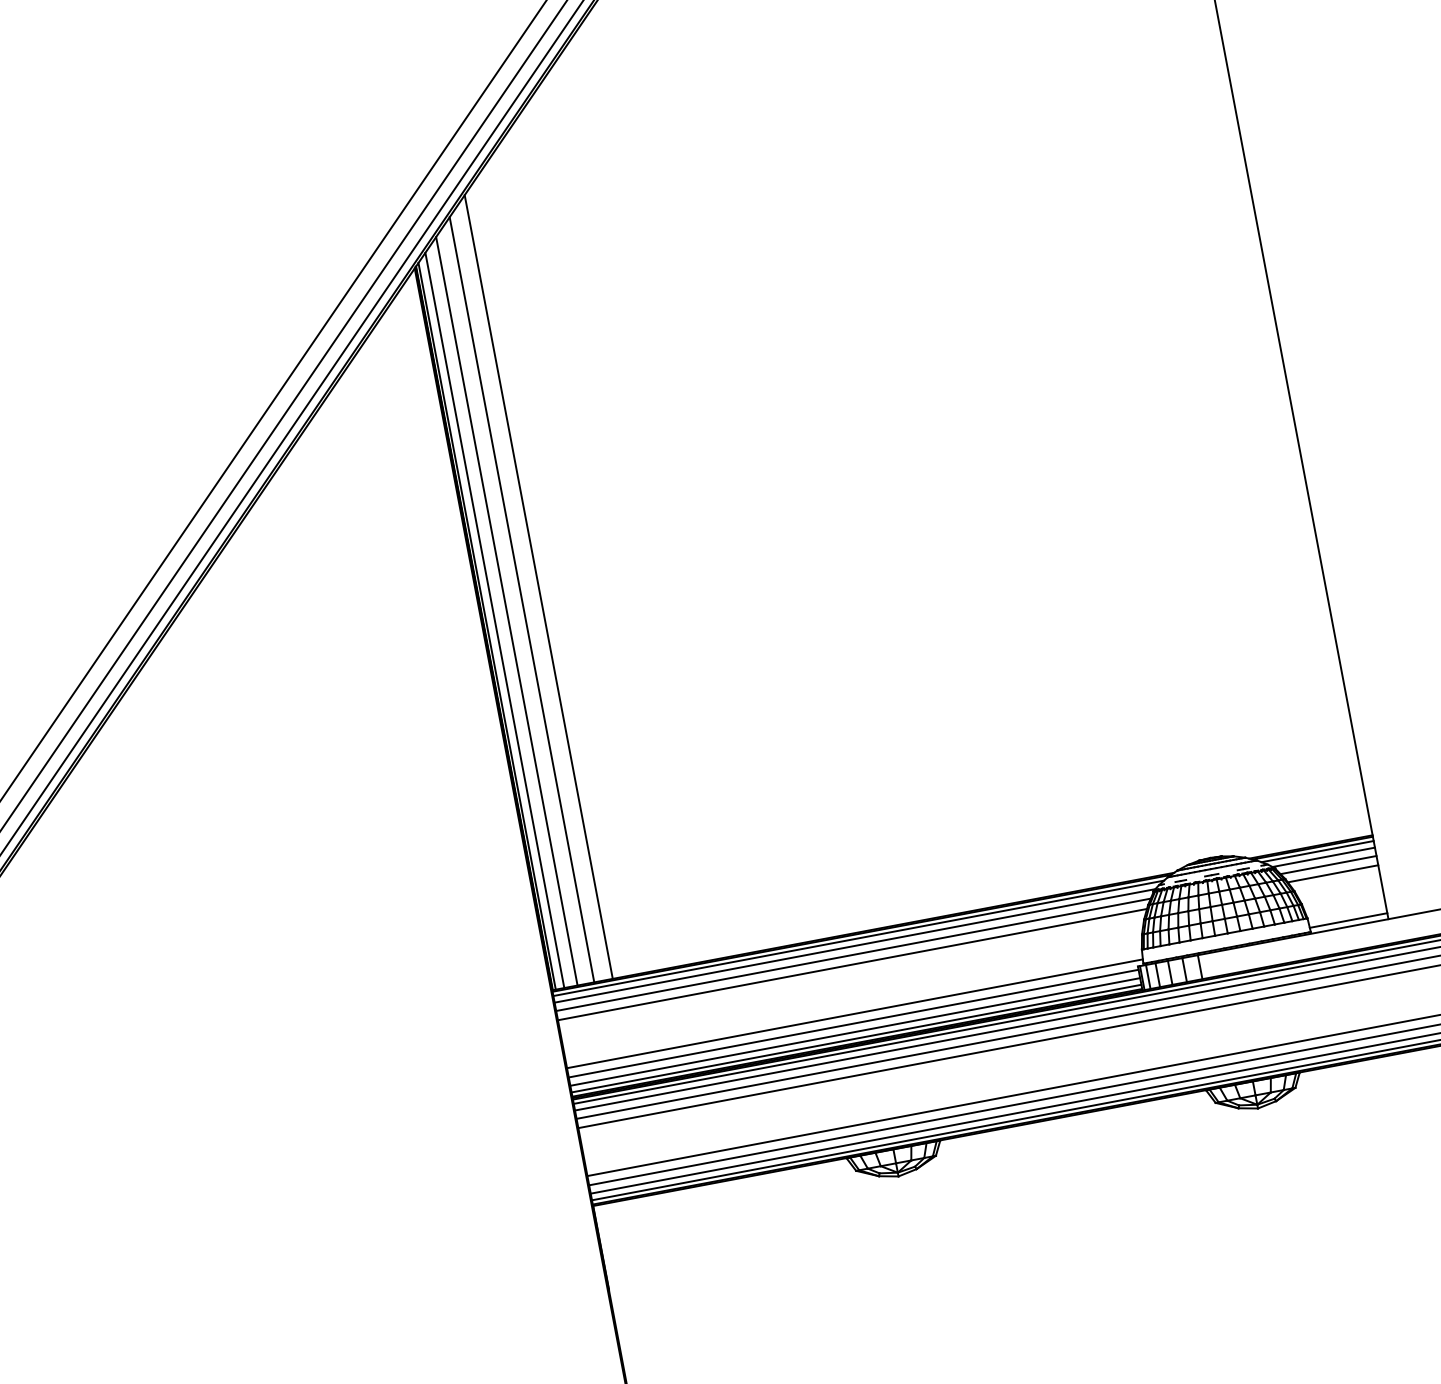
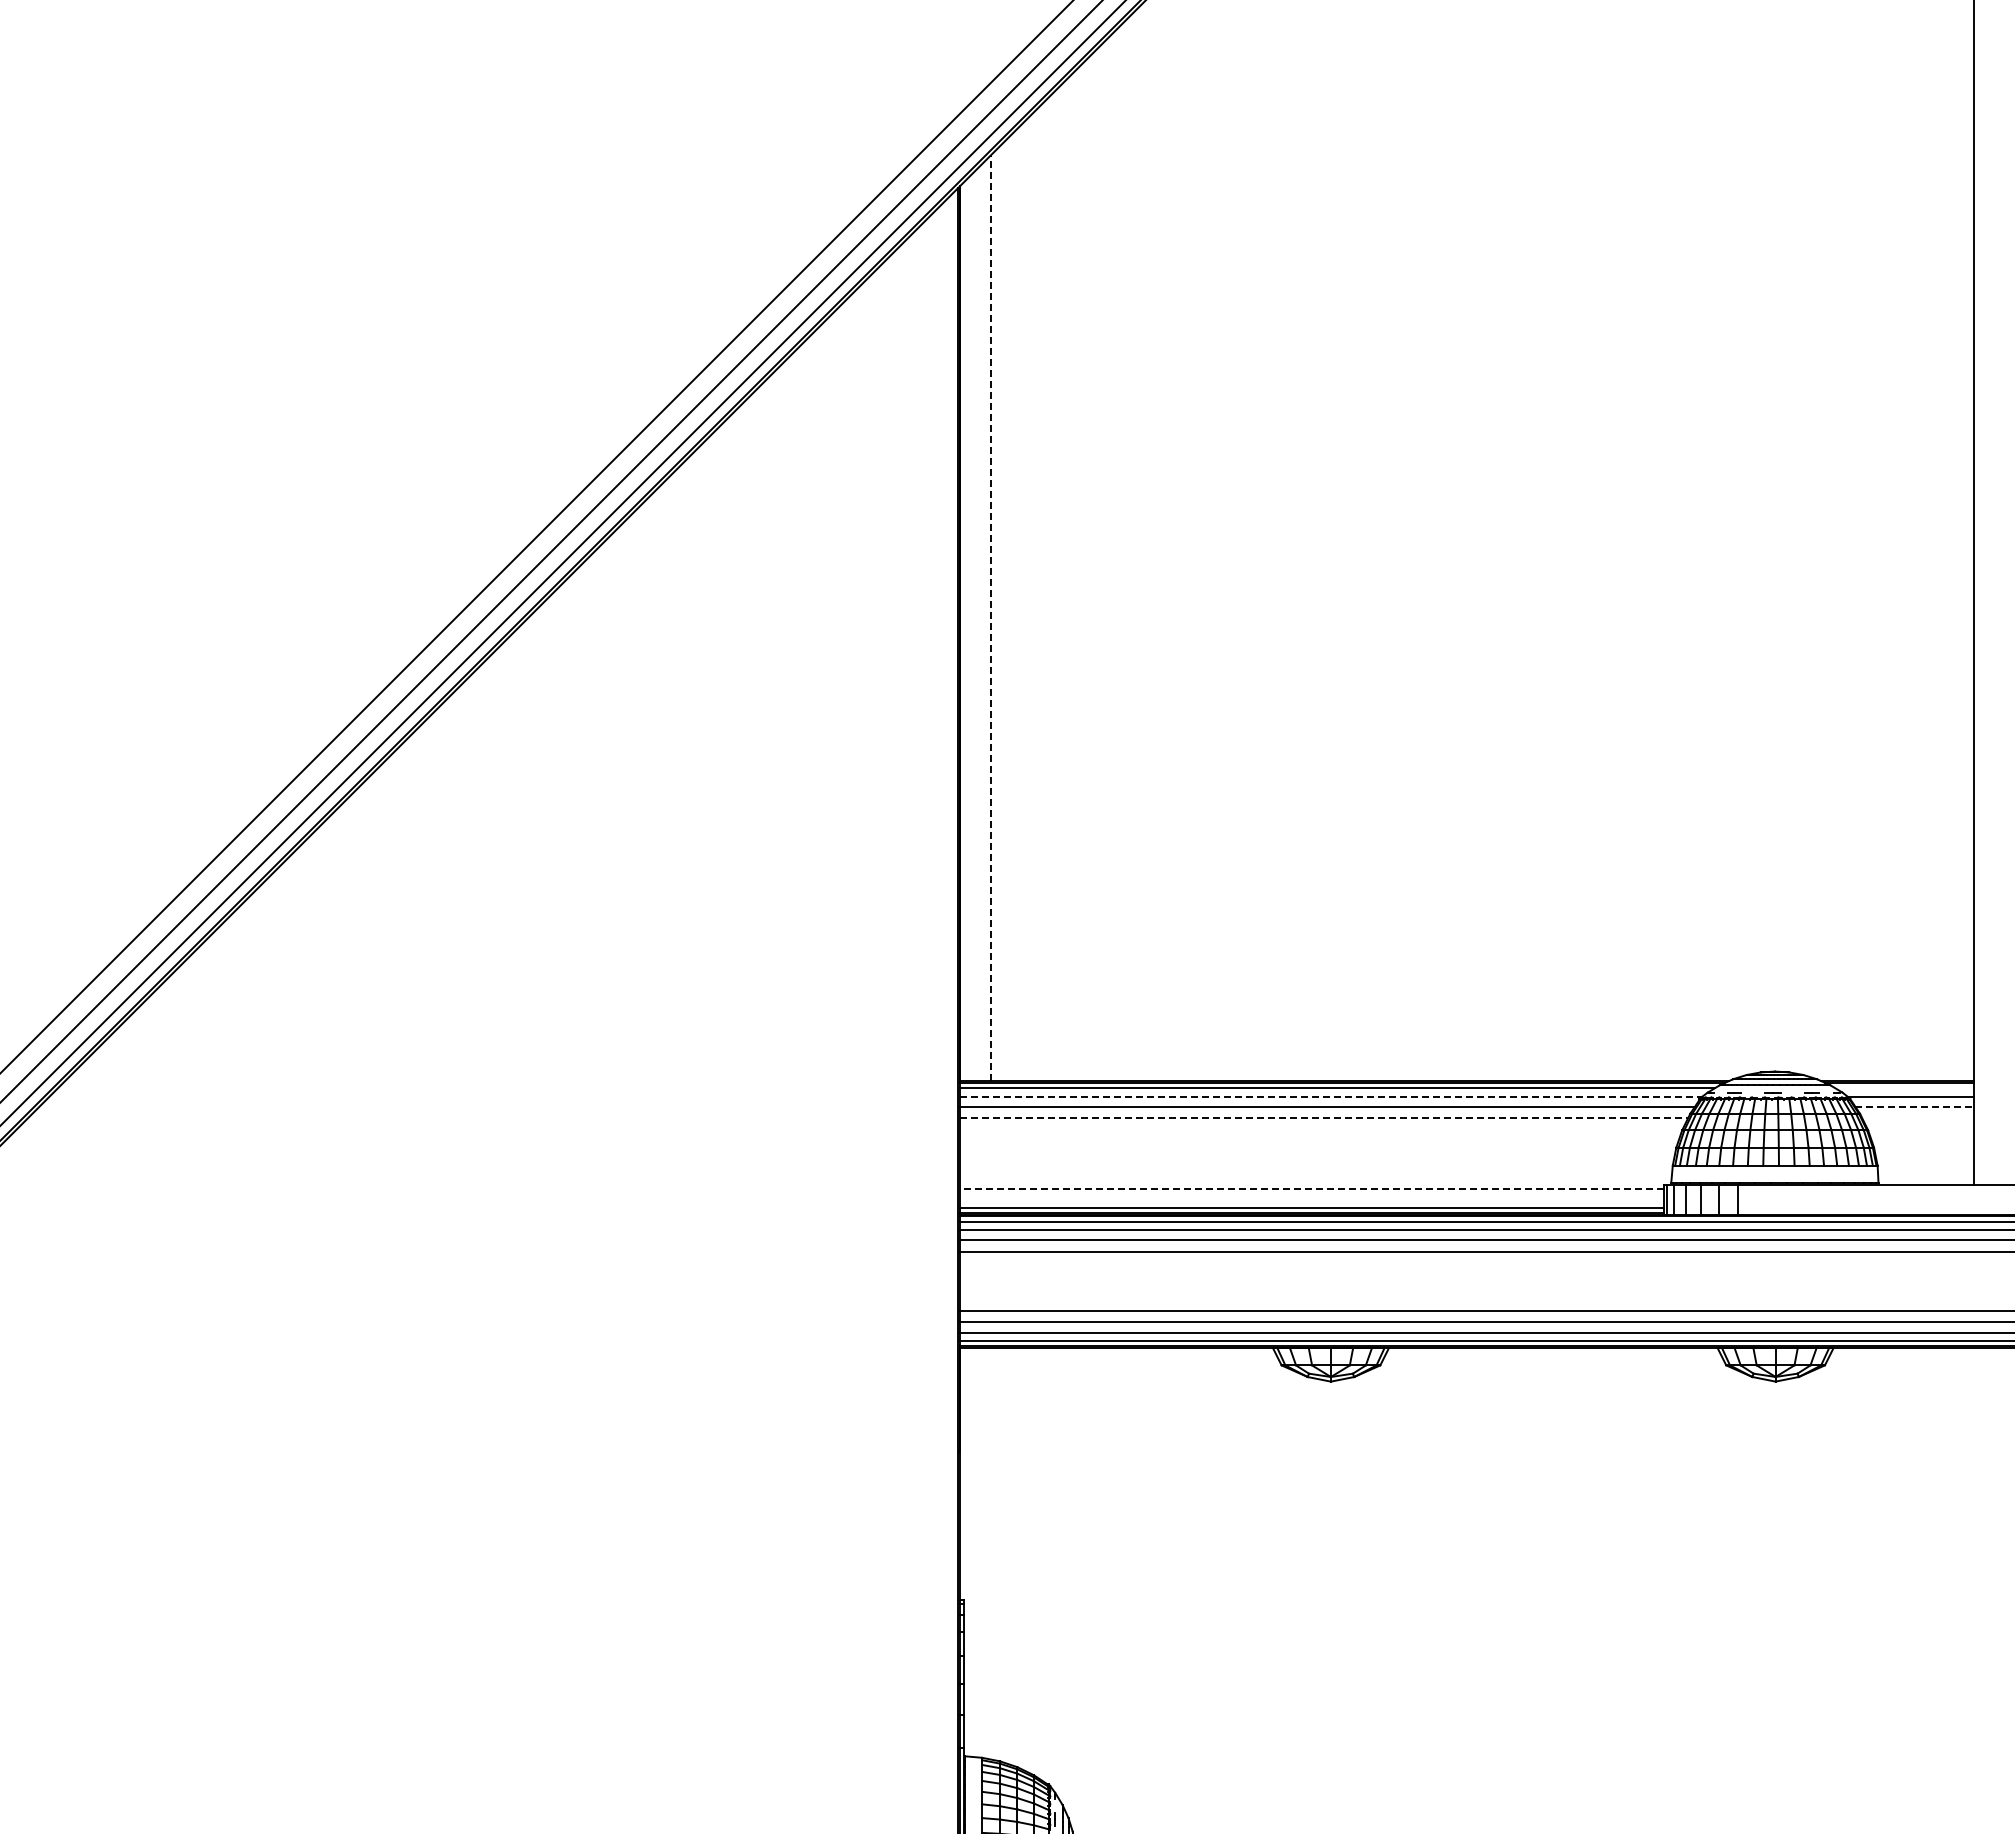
line: (538, 586) -> (1034, 596), removed
line: (521, 599) -> (1011, 607), removed
line: (506, 611) -> (990, 618), solid -> dashed
line: (494, 620) -> (974, 626), removed
line: (486, 626) -> (963, 631), removed
line: (1317, 851) -> (1904, 1088), removed
line: (1329, 864) -> (1915, 1106), solid -> dashed
line: (1333, 873) -> (1918, 1118), removed
line: (1348, 920) -> (1926, 1177), removed
line: (855, 945) -> (1331, 1096), solid -> dashed
line: (853, 964) -> (1324, 1118), solid -> dashed
line: (854, 1013) -> (1315, 1177), removed
line: (853, 1024) -> (1311, 1189), solid -> dashed
line: (854, 1032) -> (1311, 1199), removed

